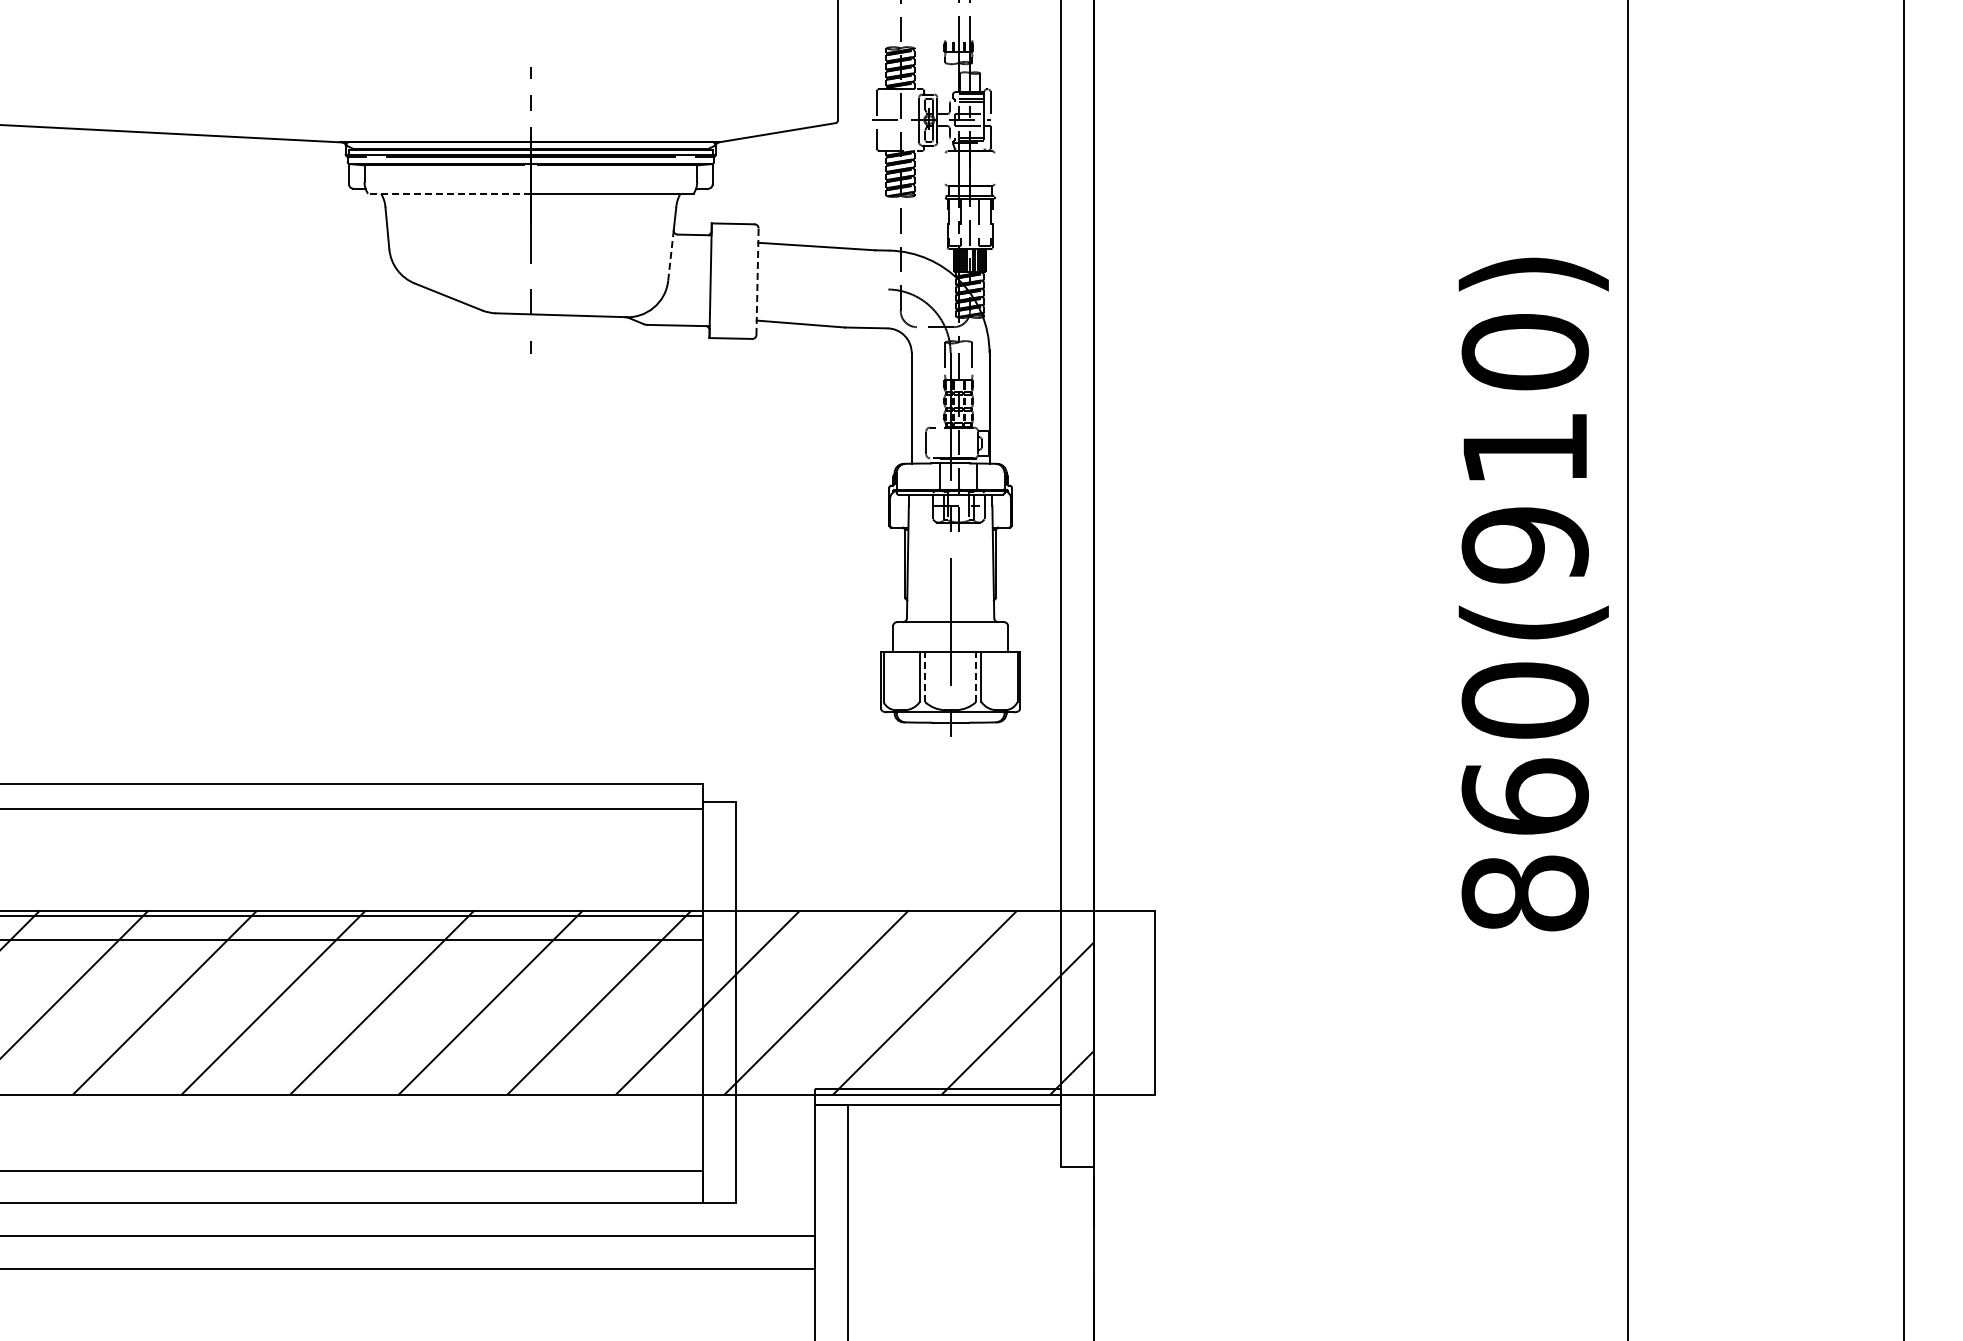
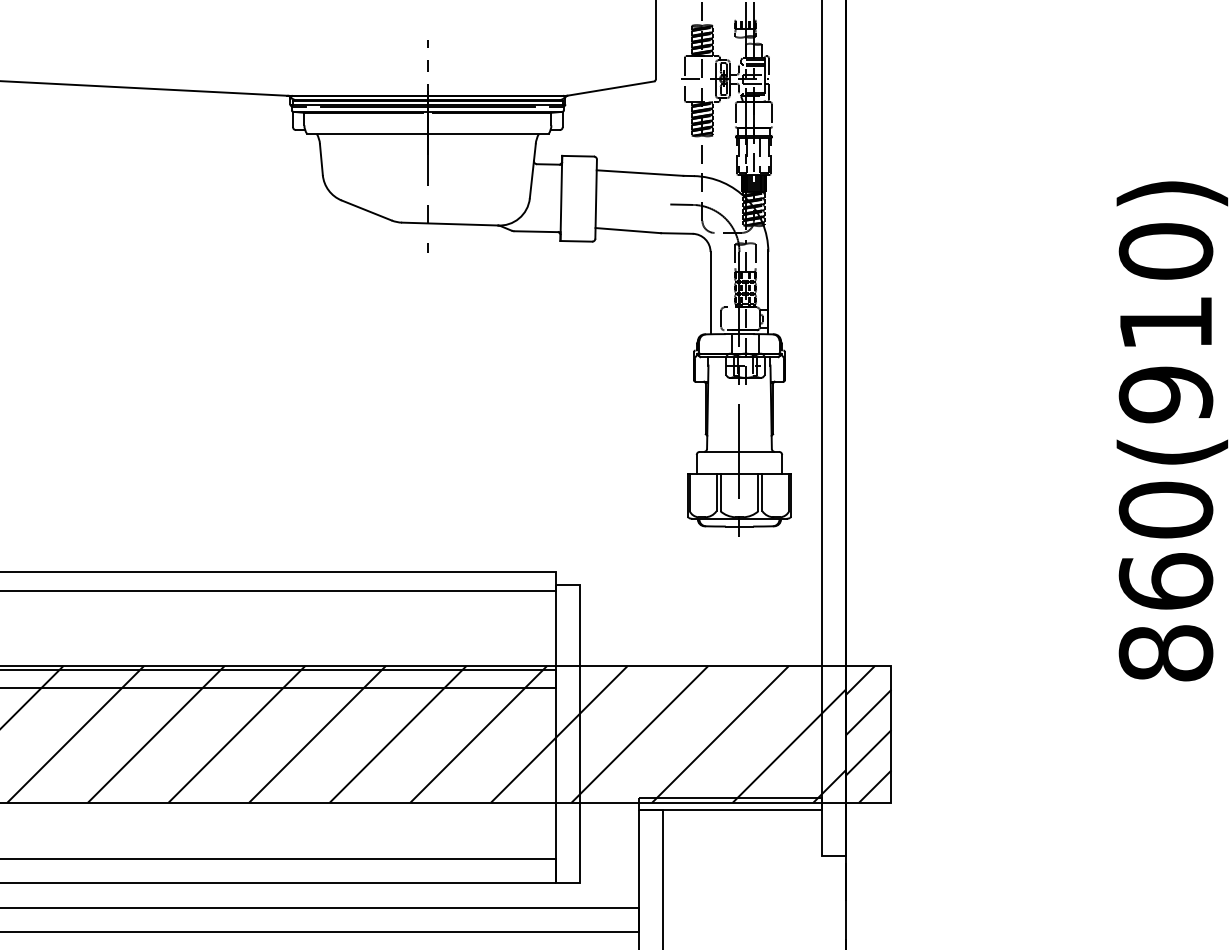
line: (945, 168) -> (735, 115), added
line: (994, 168) -> (772, 115), added
line: (448, 193) -> (366, 133), dashed -> solid
line: (670, 255) -> (531, 179), dashed -> solid
line: (757, 281) -> (596, 199), dashed -> solid
line: (872, 288) -> (681, 204), added
line: (925, 677) -> (720, 492), dashed -> solid
line: (976, 677) -> (758, 492), dashed -> solid
hatch: (1124, 1002) -> (868, 734), added

